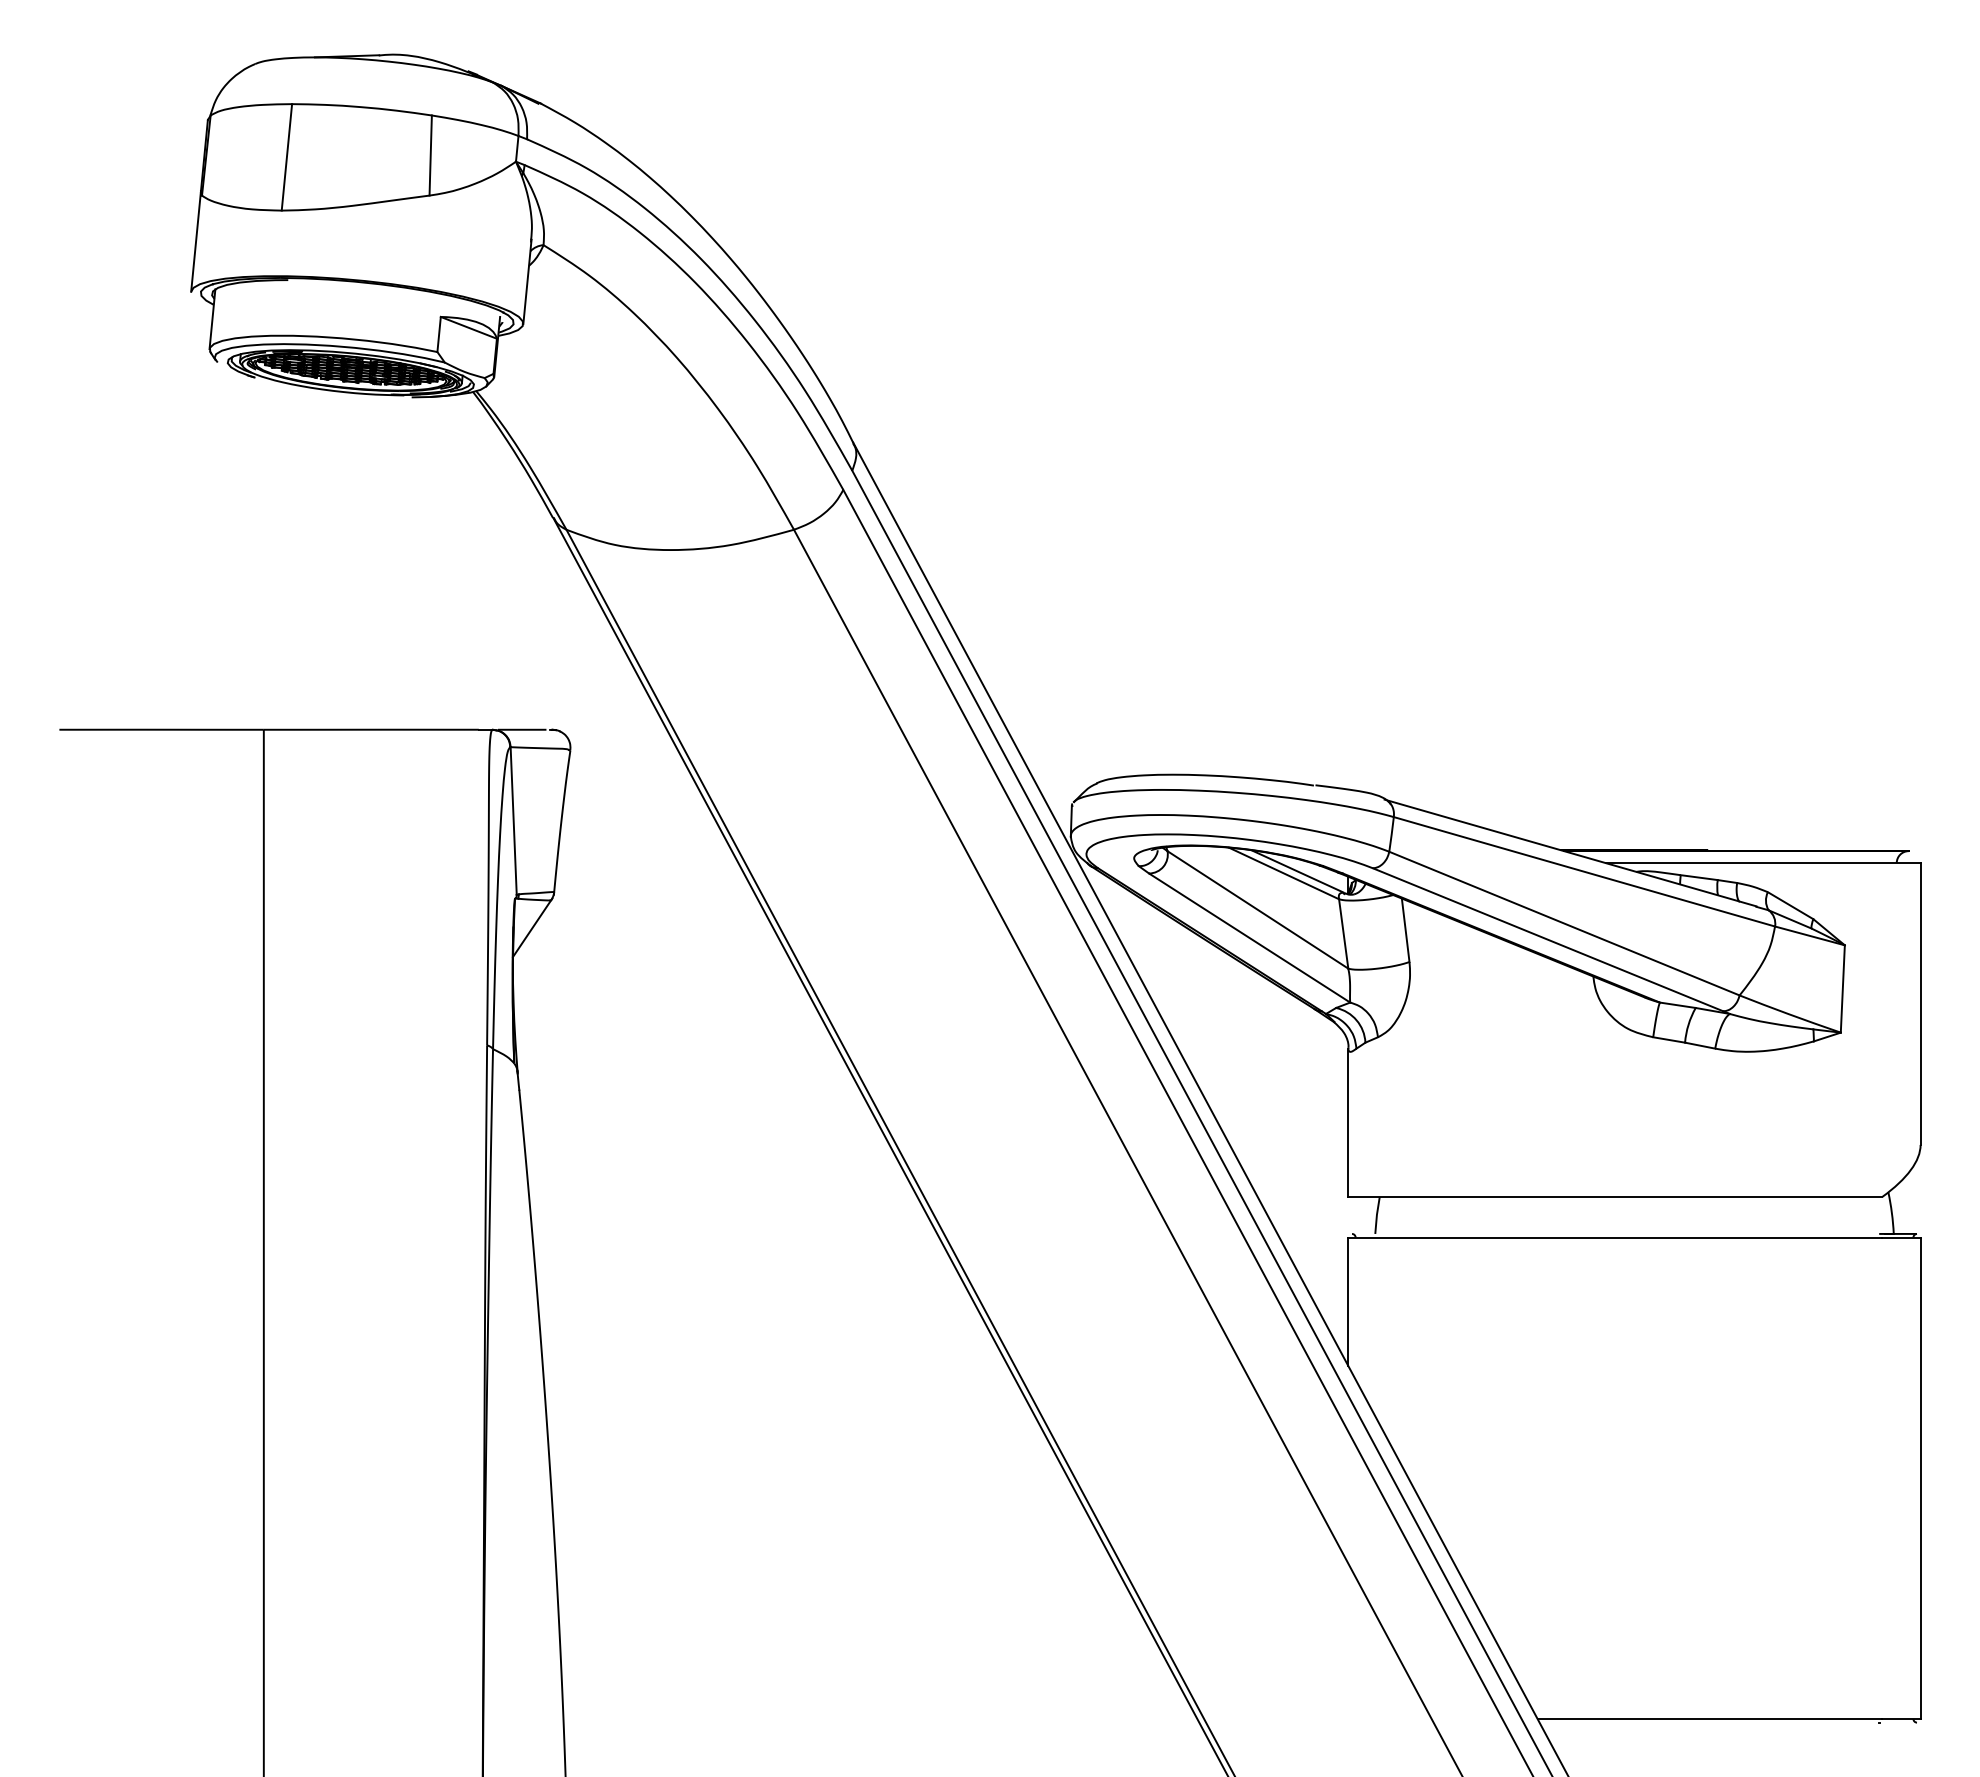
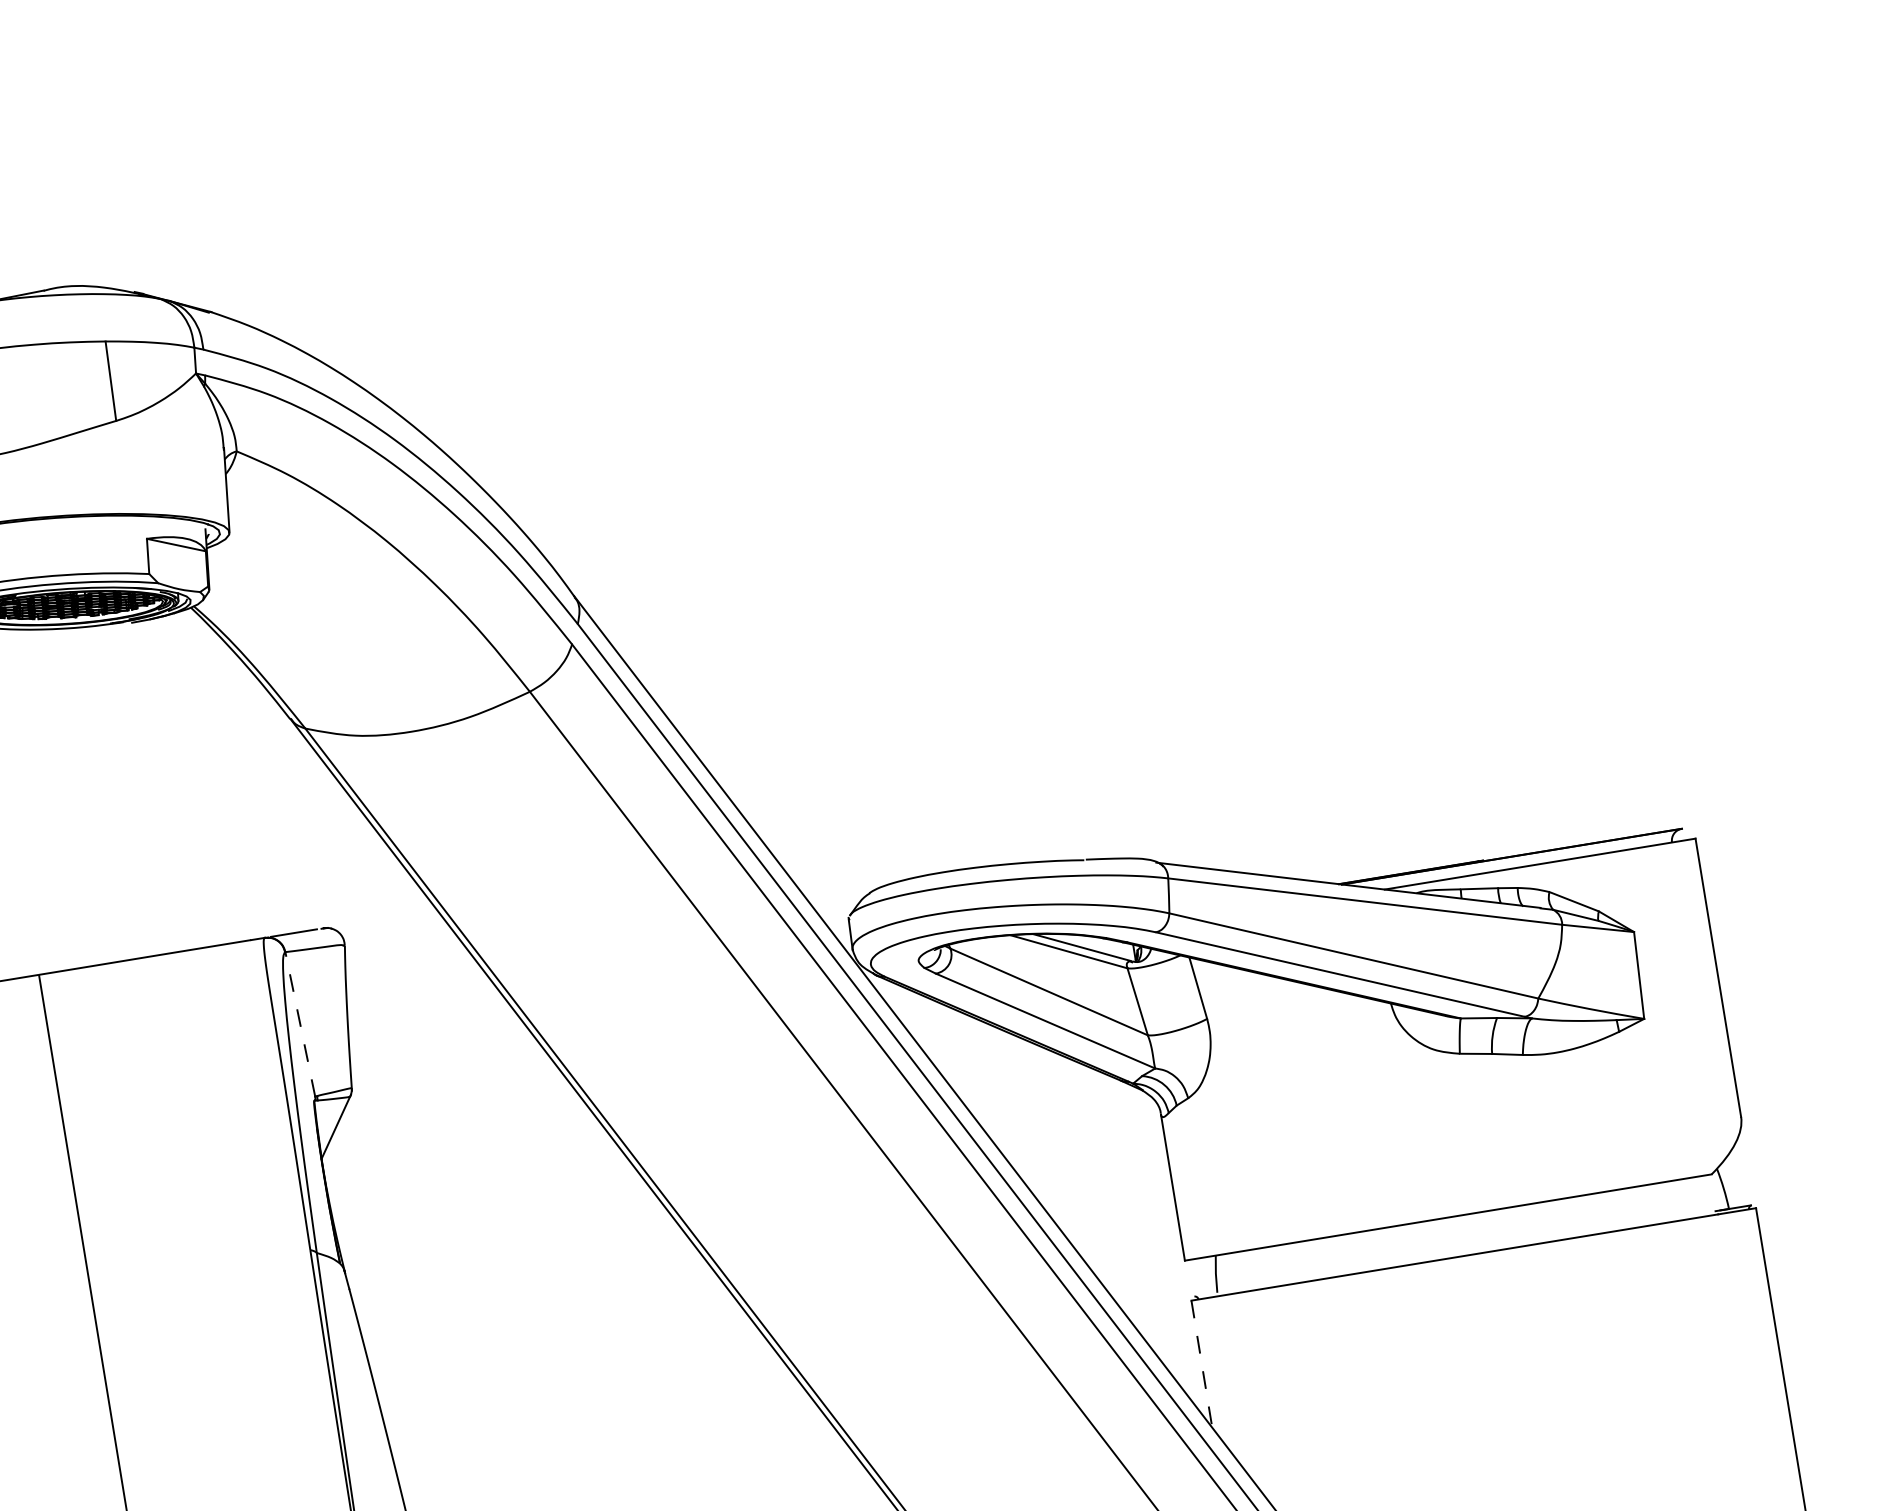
line: (513, 821) -> (300, 1025), solid -> dashed
line: (1348, 1302) -> (1201, 1364), solid -> dashed

